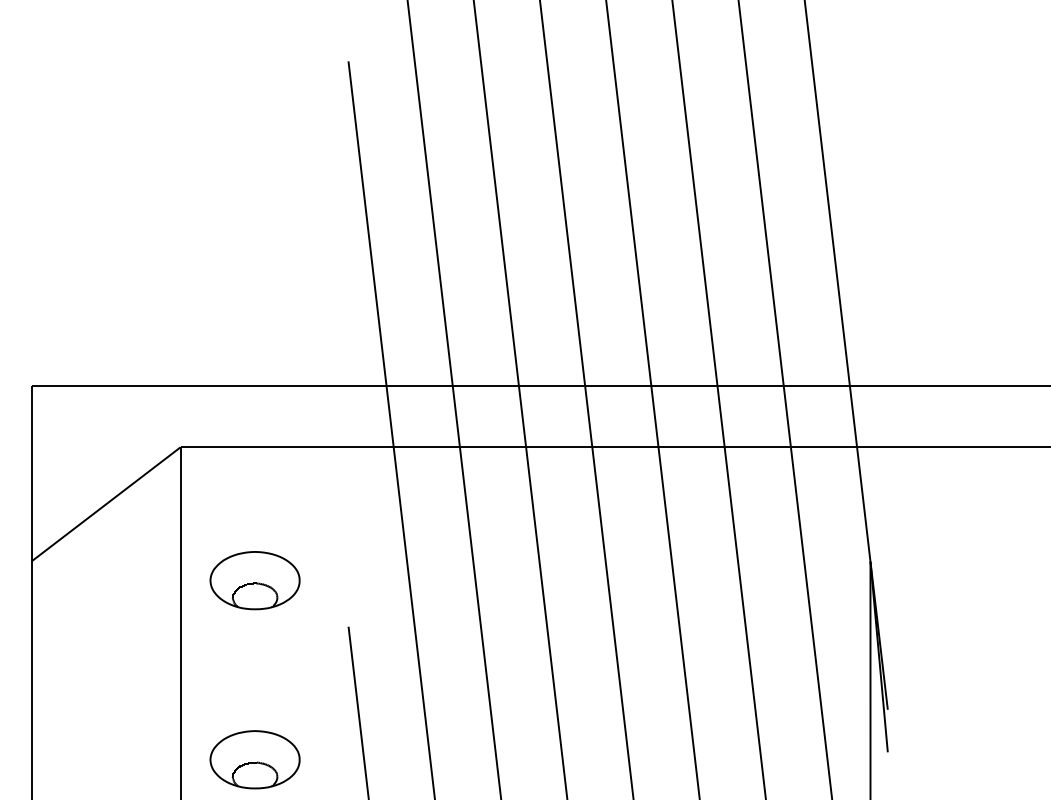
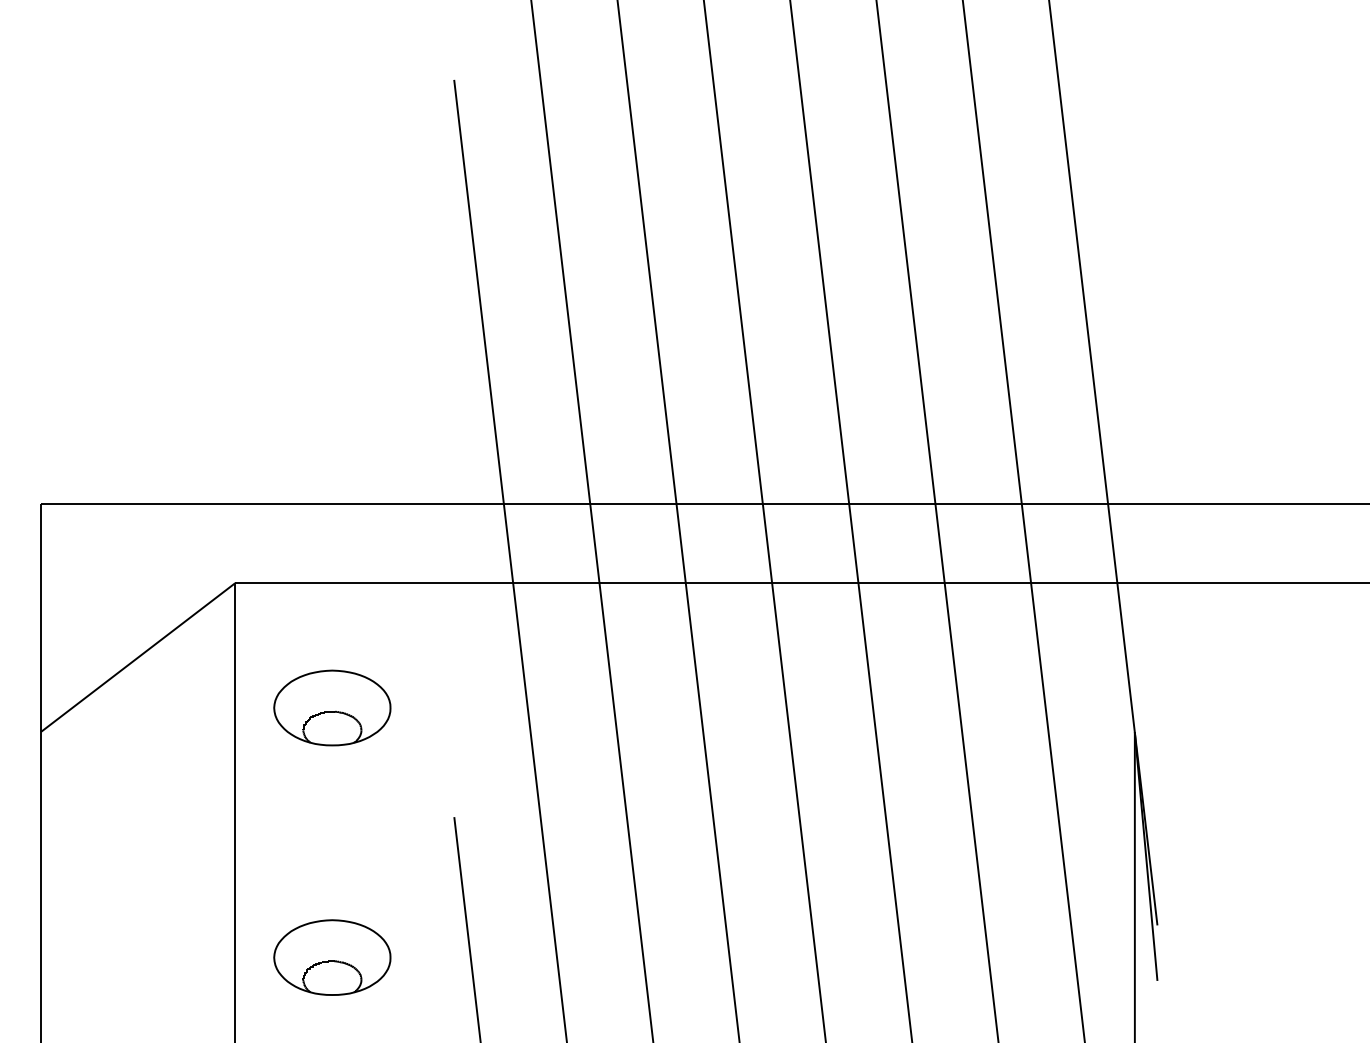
part: (255, 580) -> (332, 707), moved
part: (255, 759) -> (332, 957), moved

